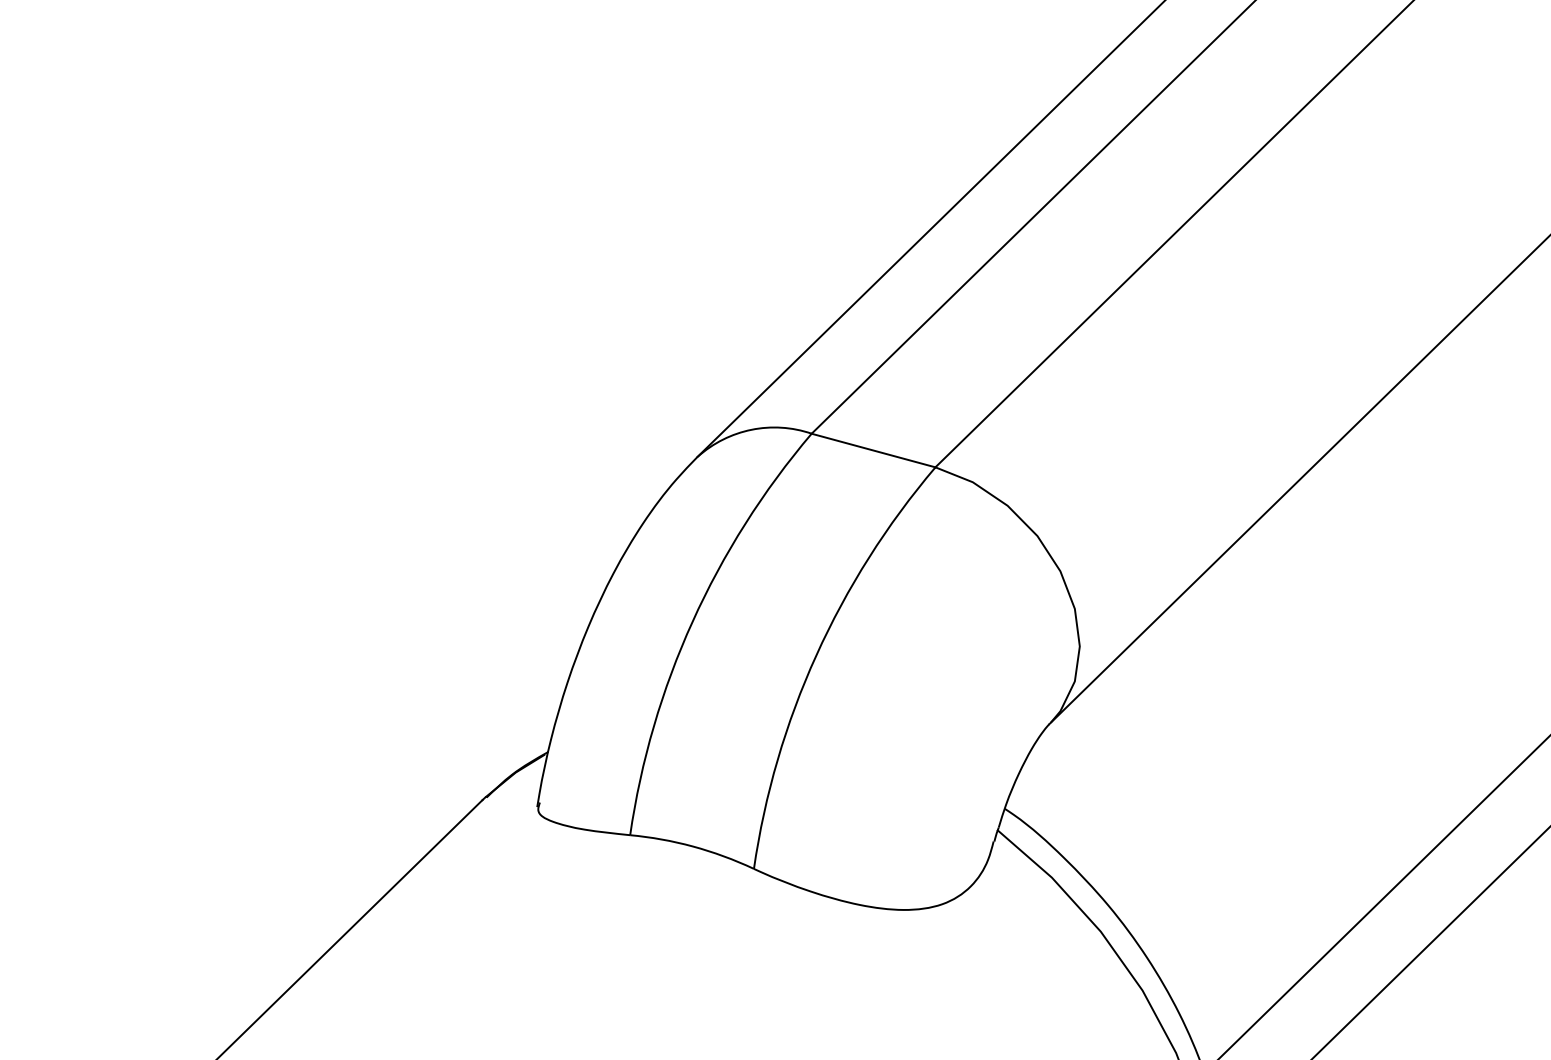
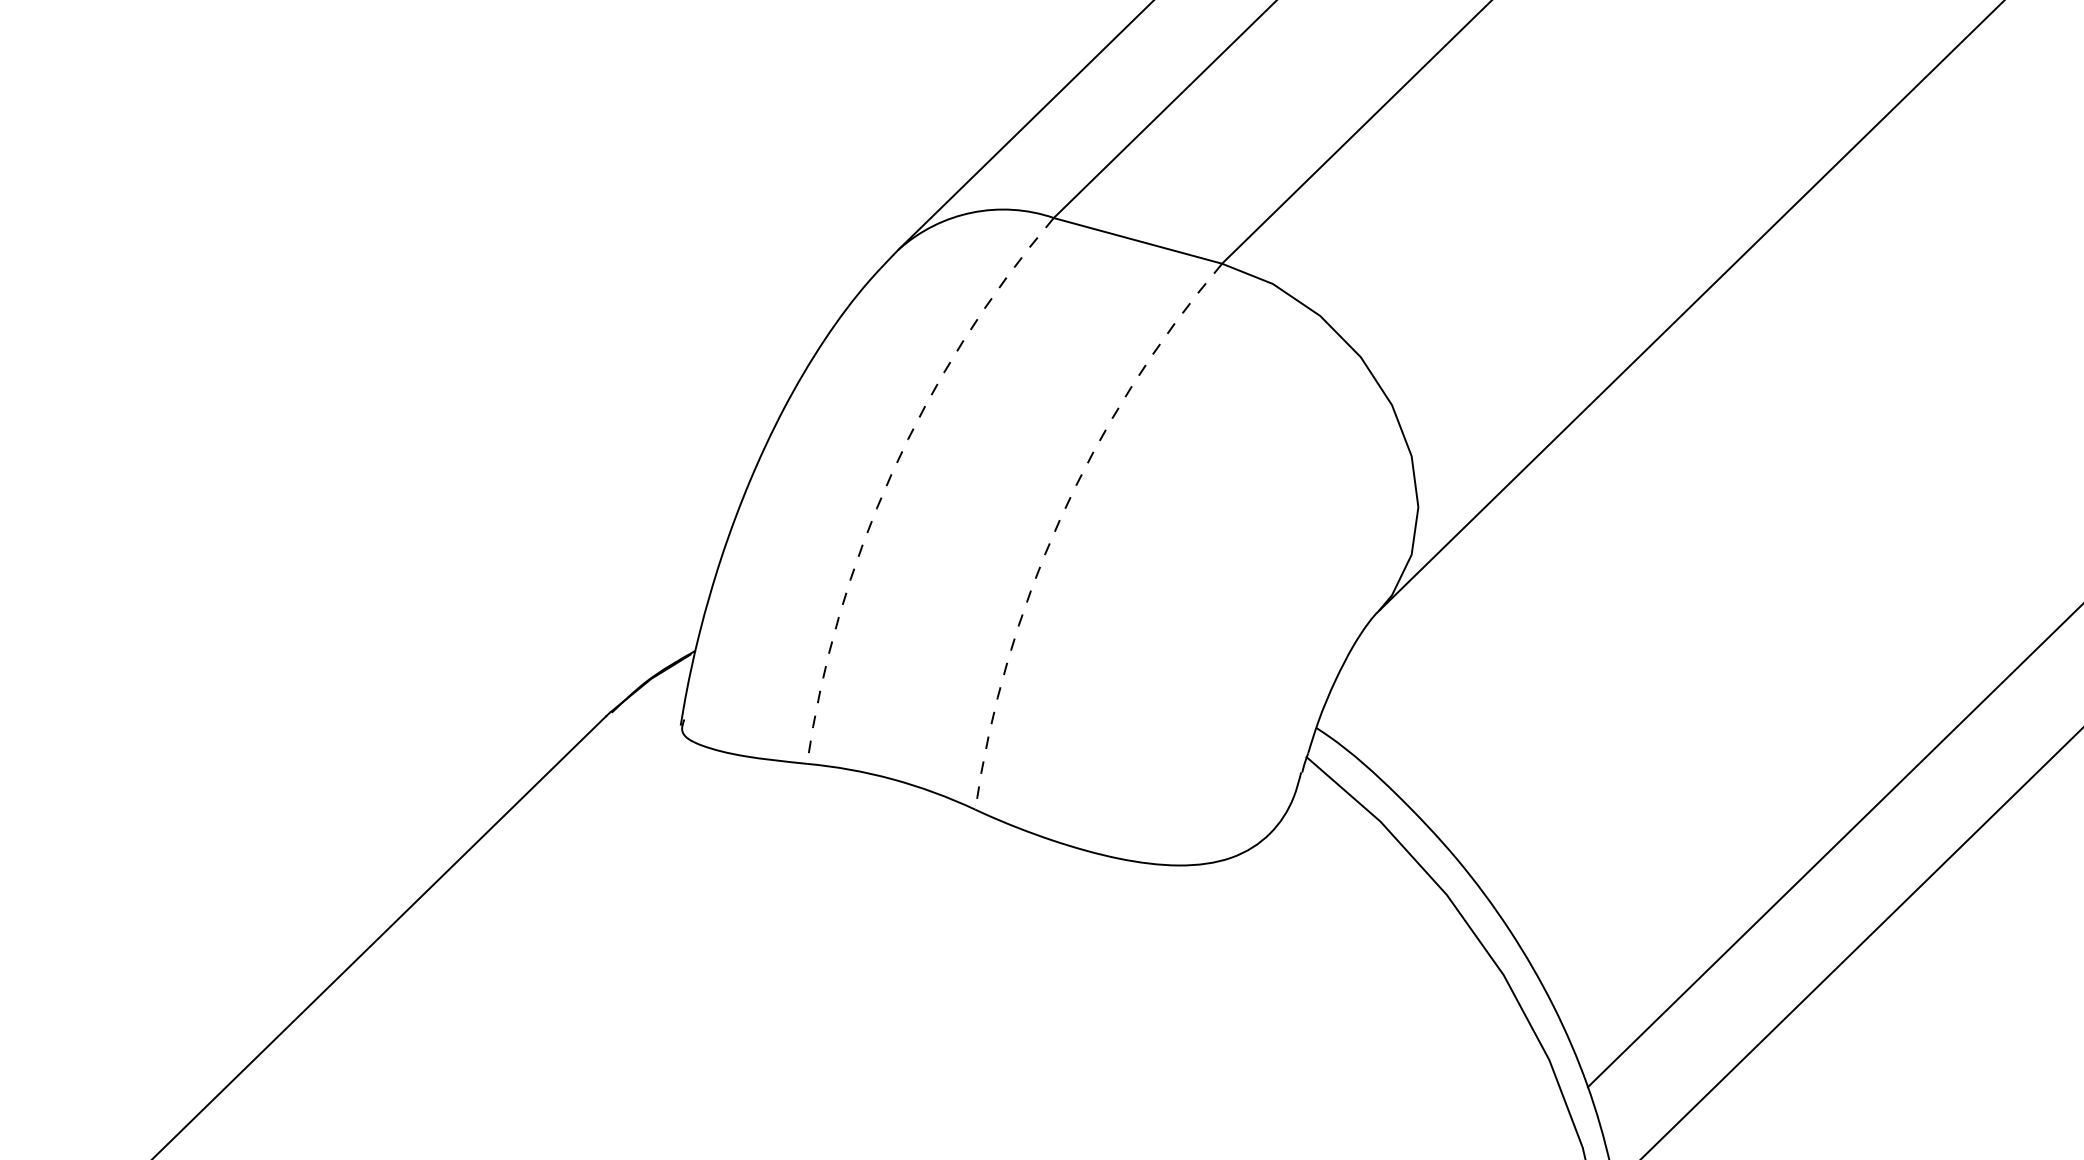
arc: (692, 621) -> (891, 473), solid -> dashed
arc: (816, 655) -> (1060, 519), solid -> dashed

